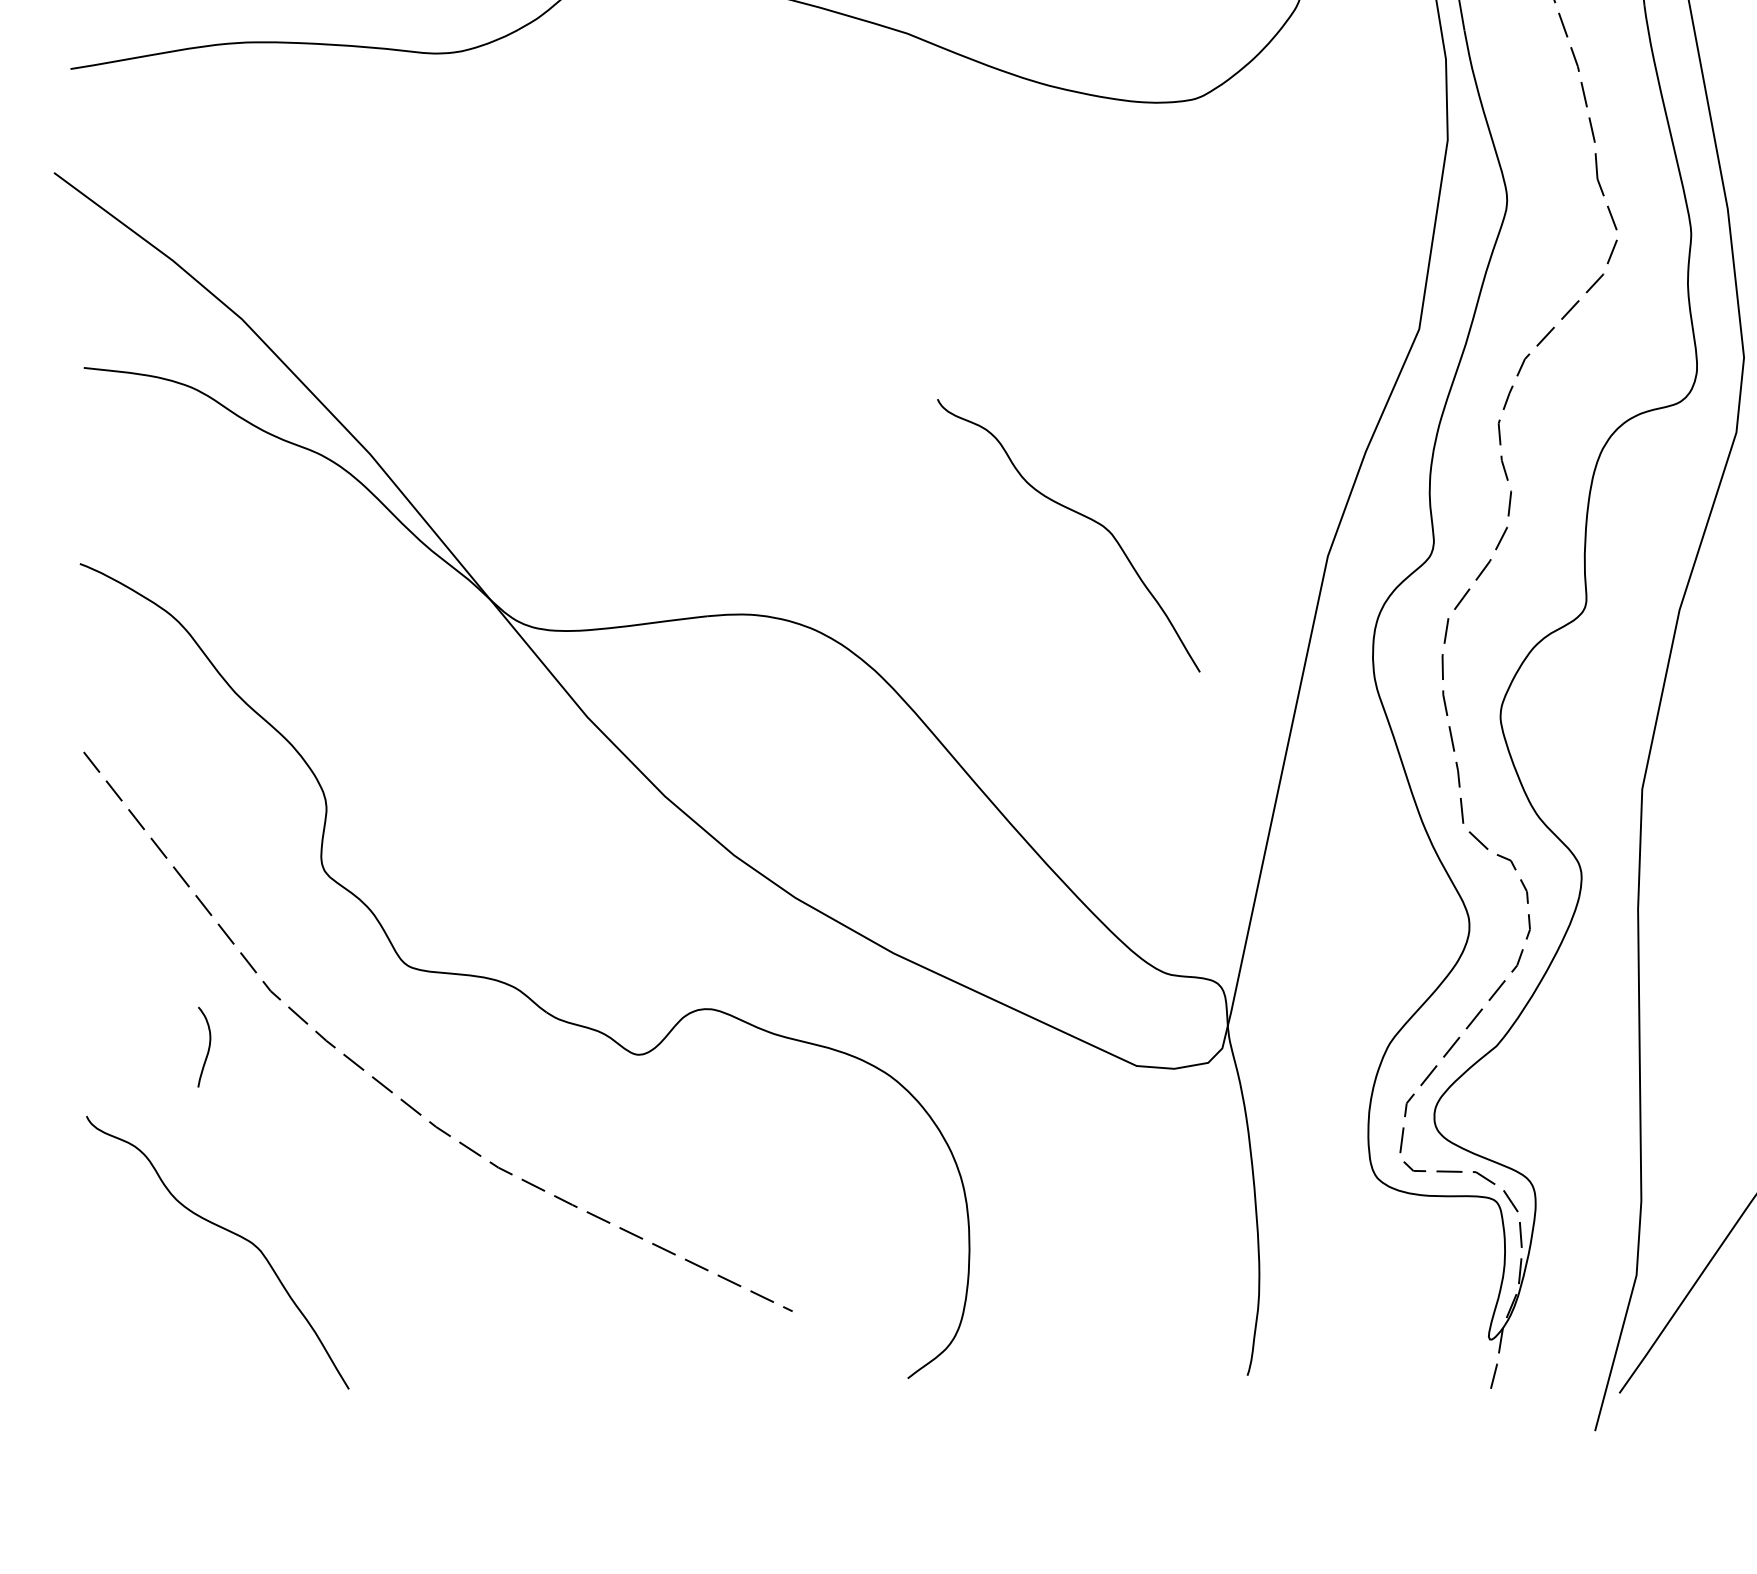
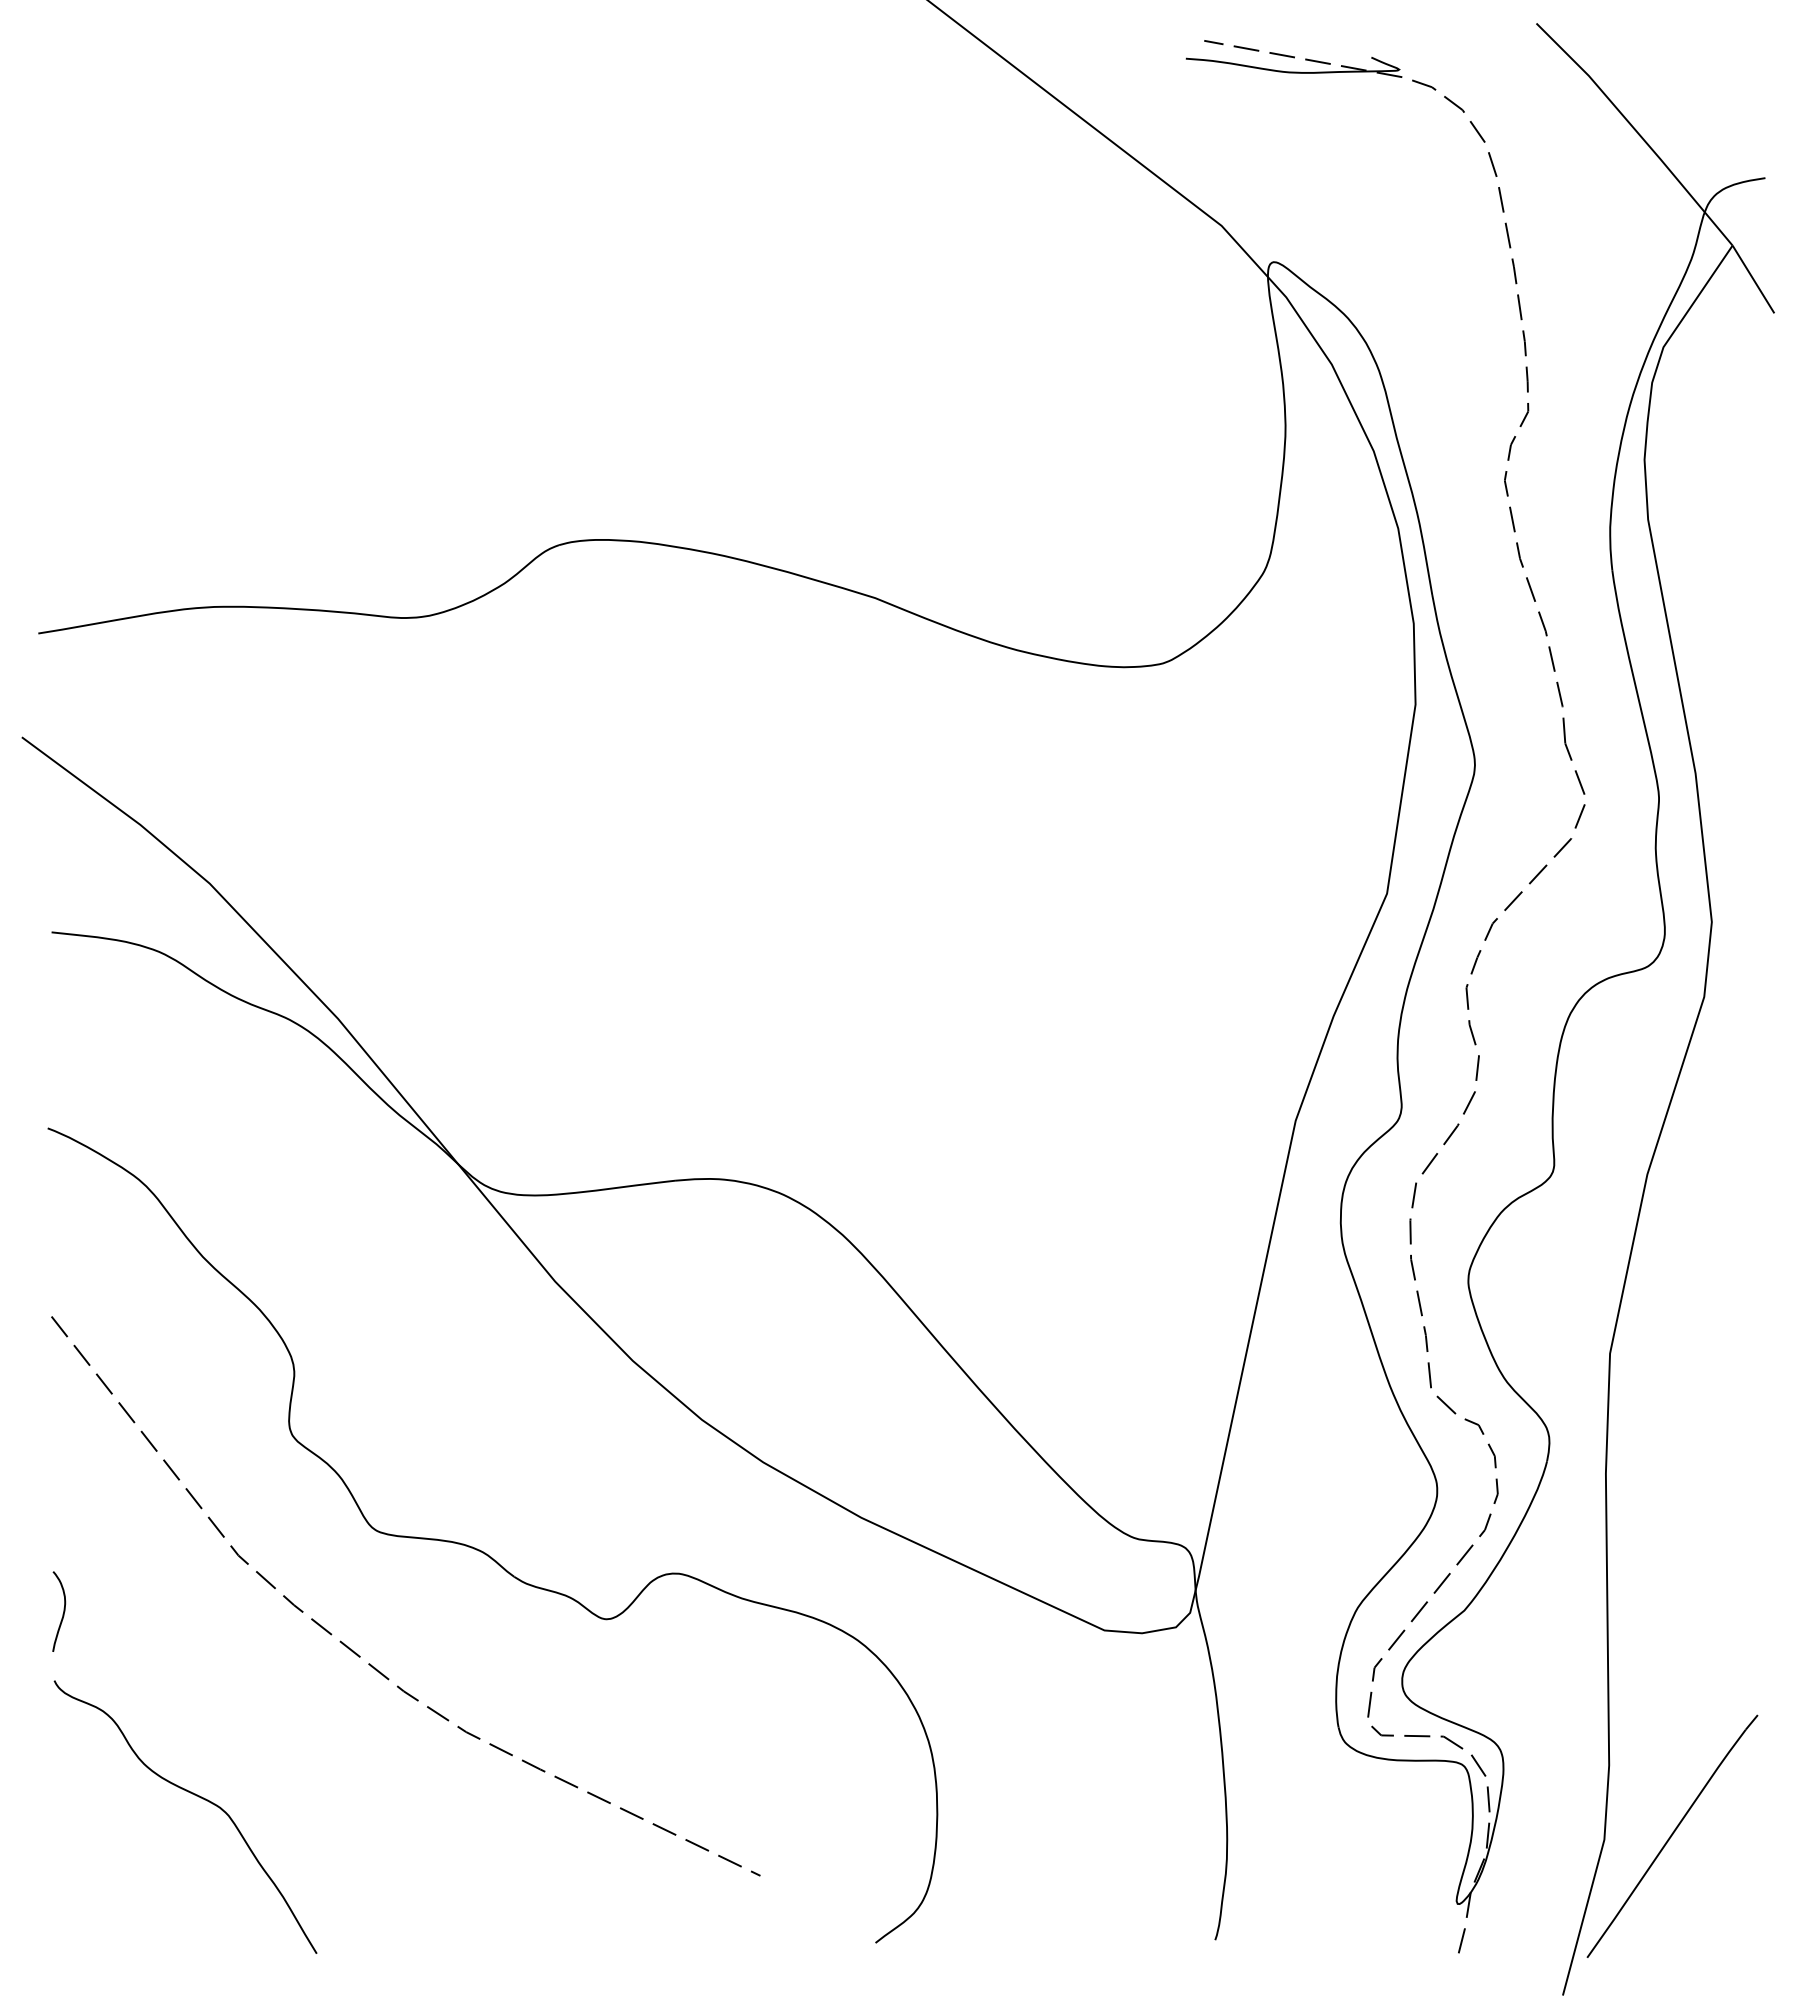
curve: (1079, 515) -> (1047, 1079), removed
curve: (208, 1047) -> (63, 1611), moved

